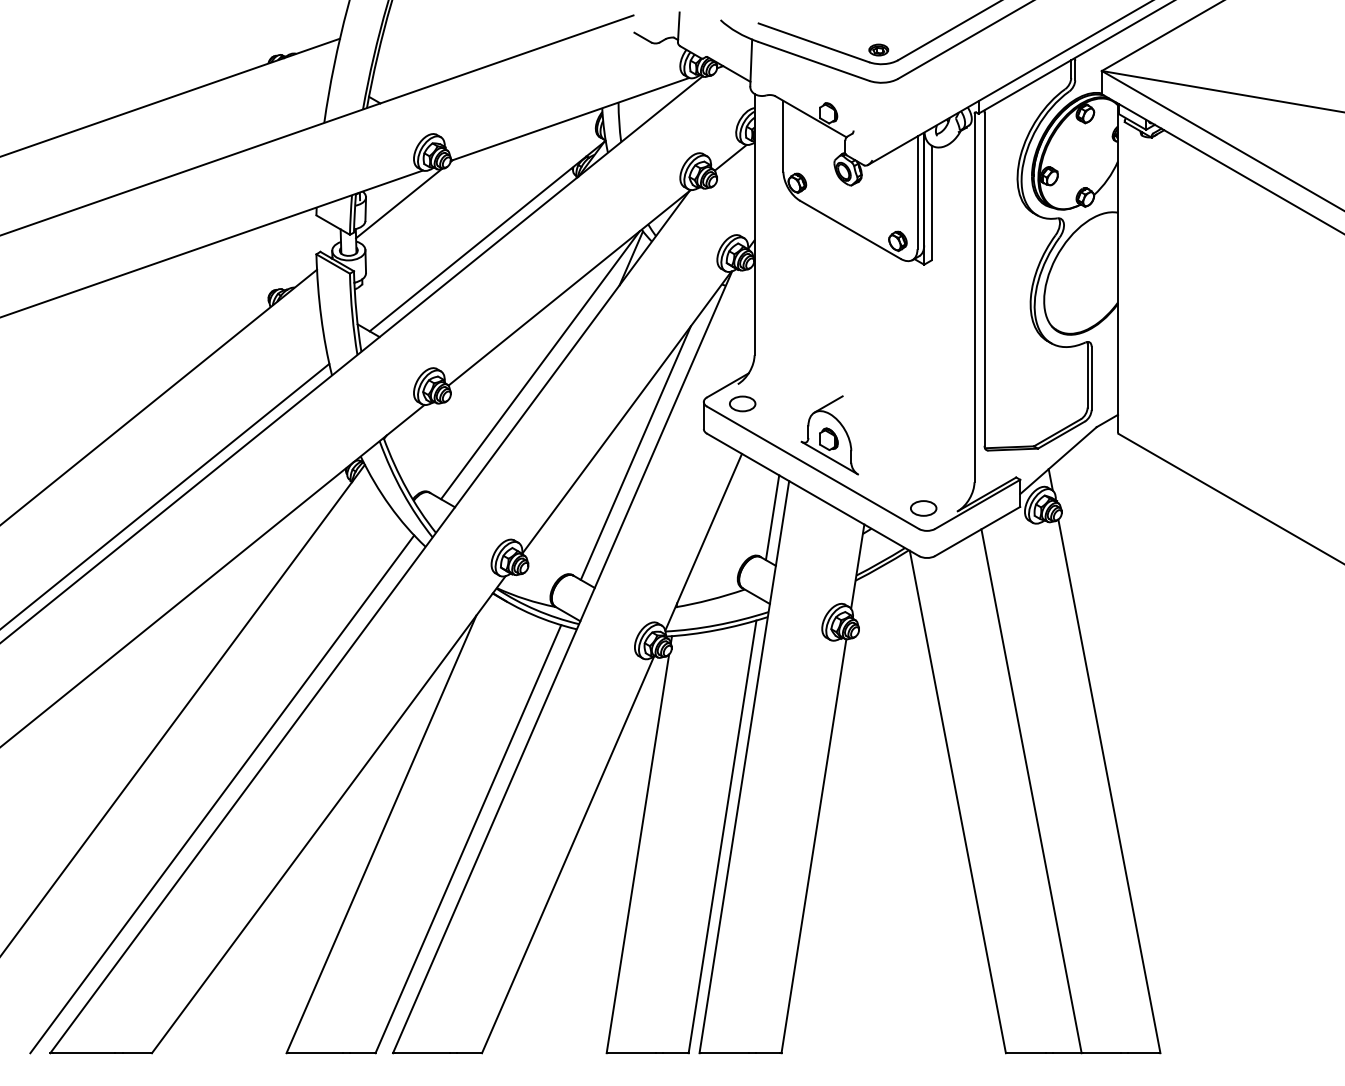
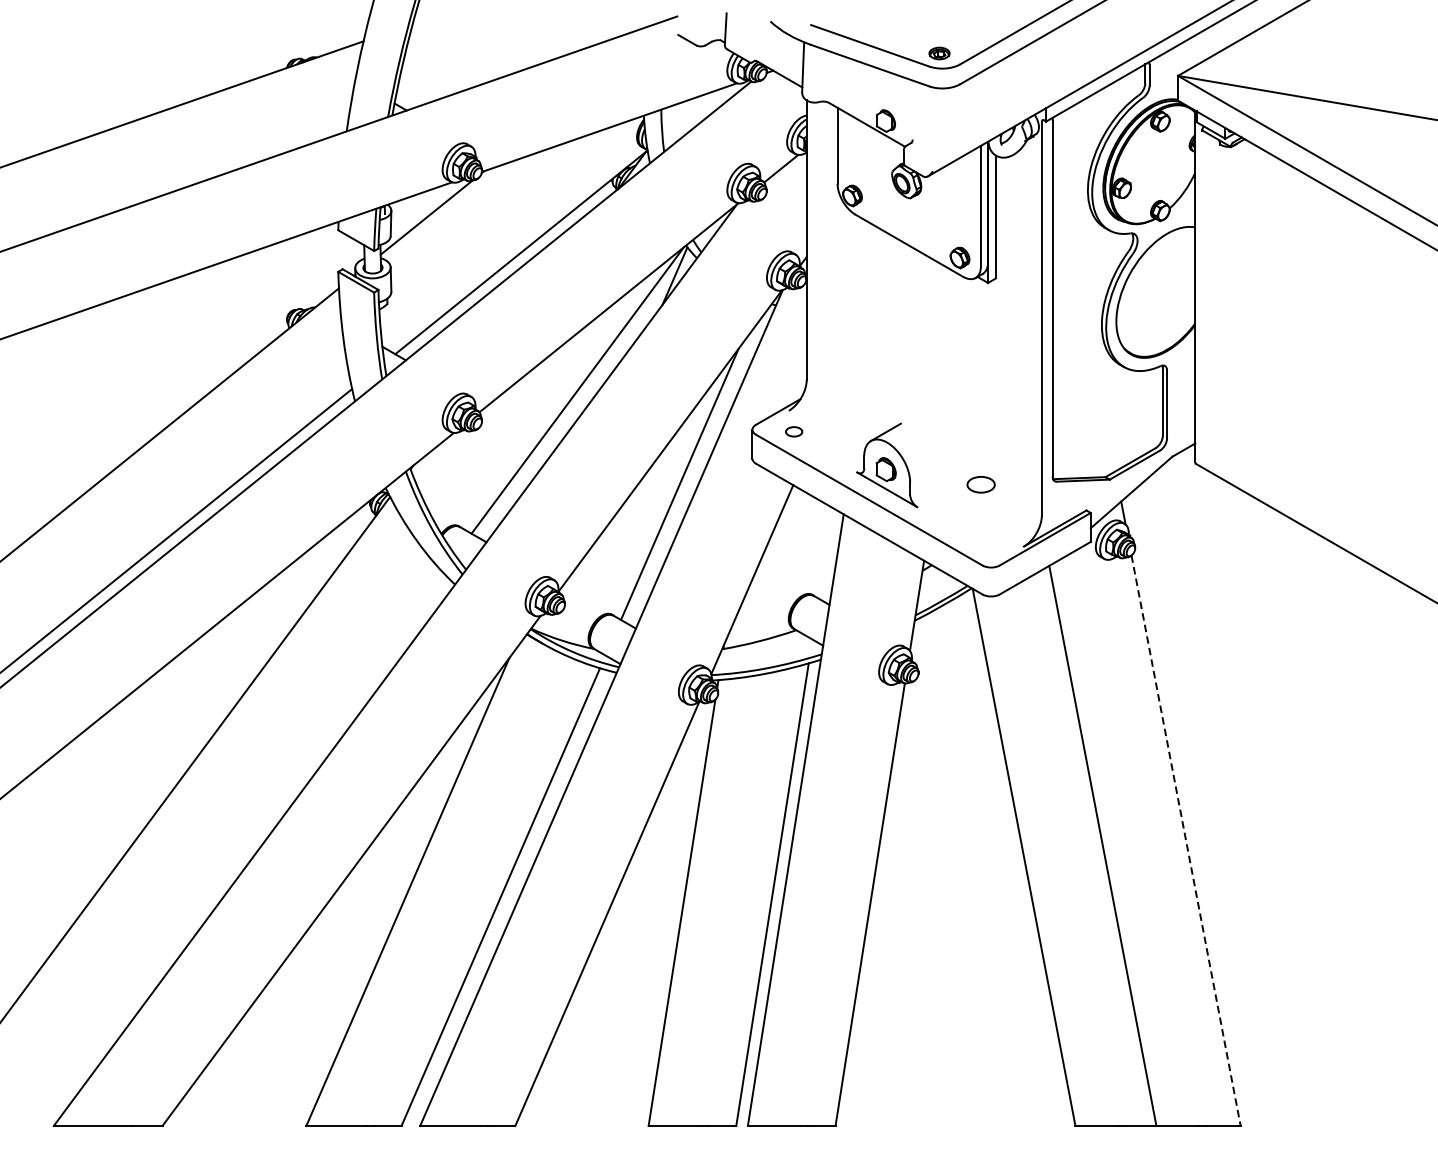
part: (742, 403) -> (793, 431), size x0.6
part: (923, 508) -> (980, 484), moved
line: (772, 517) -> (825, 553), removed
line: (1109, 786) -> (1186, 840), solid -> dashed
line: (222, 794) -> (237, 849), removed

